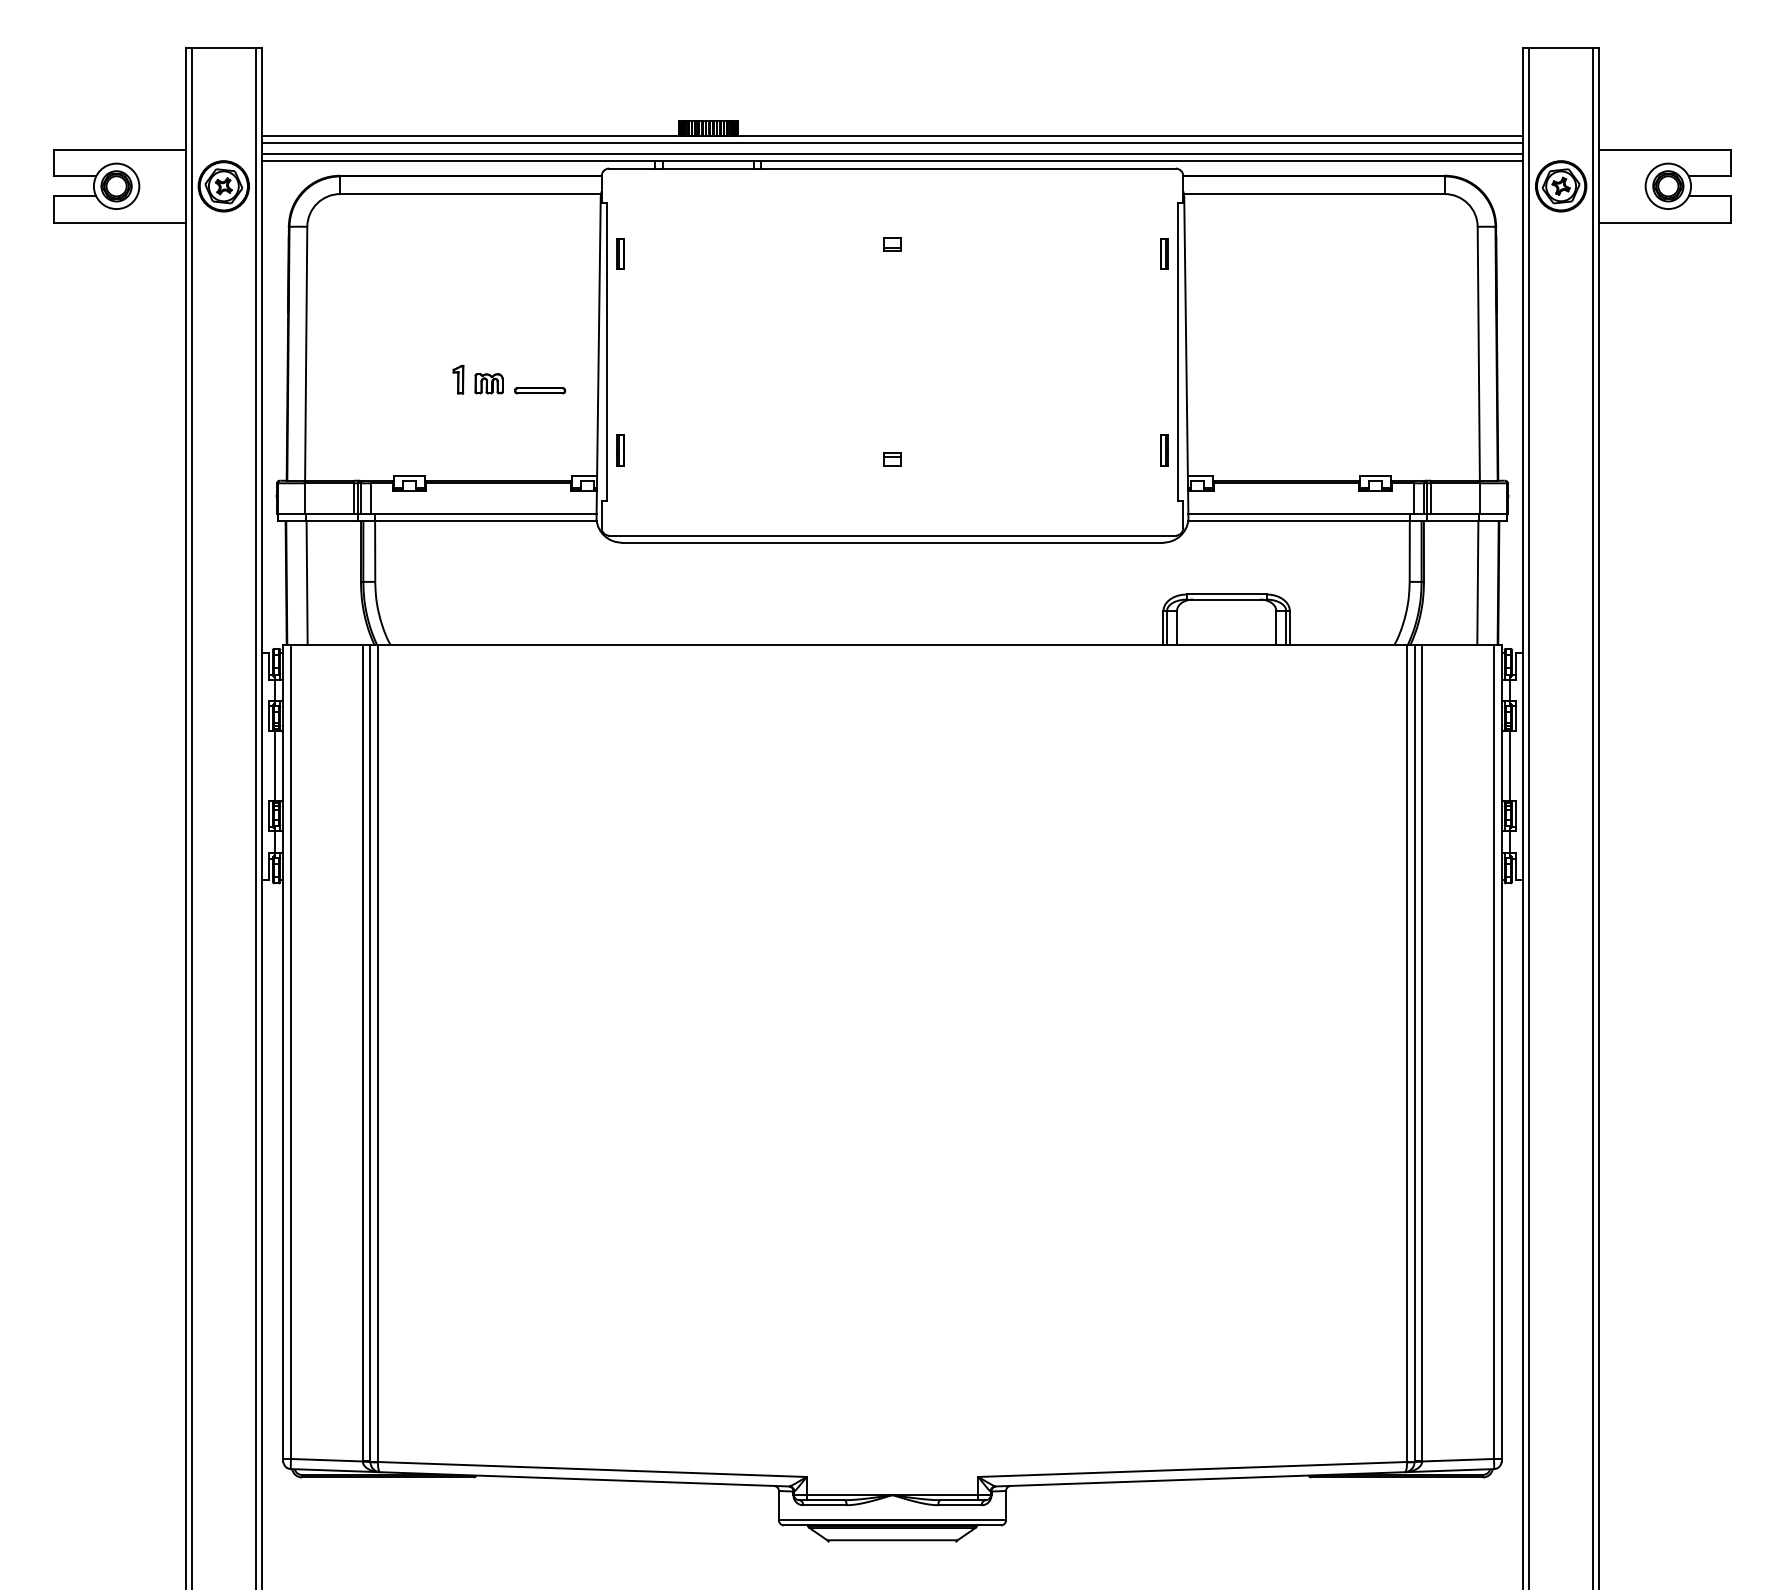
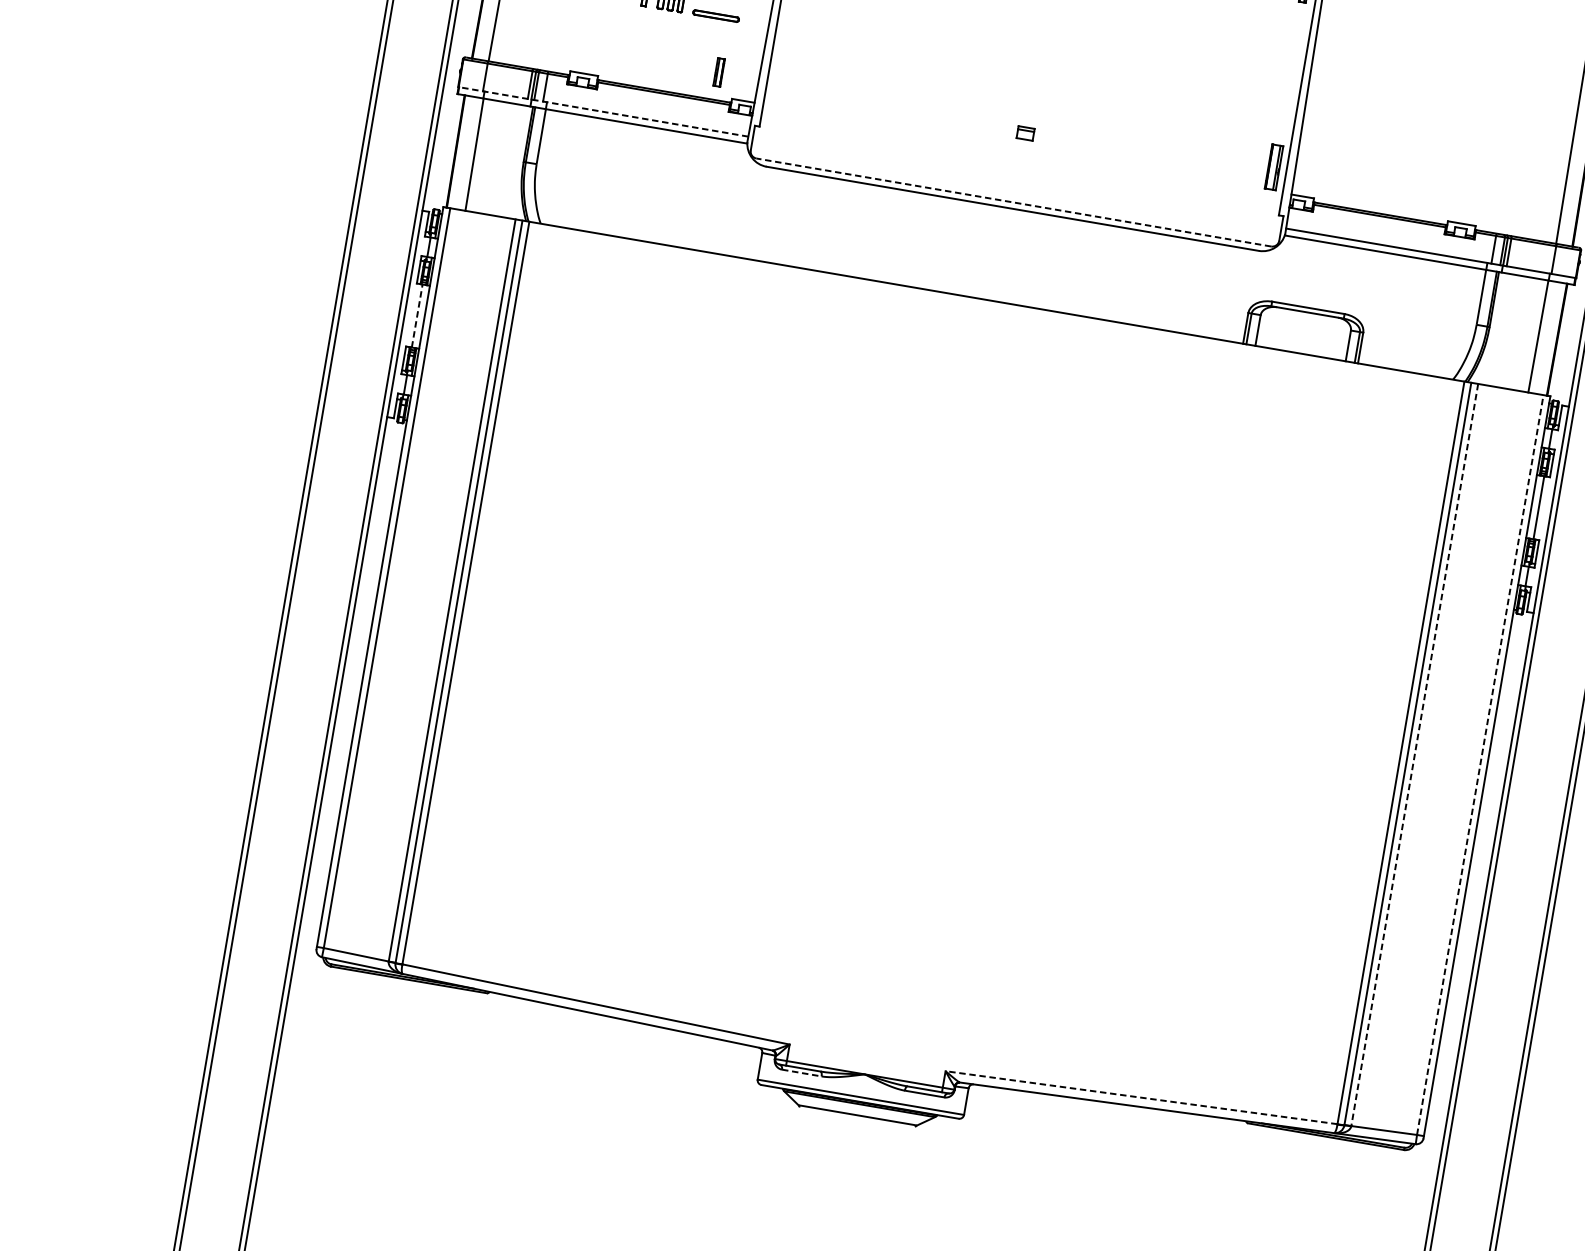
part: (620, 450) -> (719, 72), moved
part: (1164, 450) -> (1274, 167), size x1.6
line: (436, 513) -> (602, 111), solid -> dashed
line: (892, 535) -> (1013, 202), solid -> dashed
line: (275, 766) -> (417, 316), solid -> dashed
line: (1494, 1051) -> (1480, 764), solid -> dashed
line: (1422, 1053) -> (1415, 755), solid -> dashed
line: (1192, 1469) -> (1141, 1097), solid -> dashed
line: (824, 1505) -> (801, 1073), solid -> dashed

